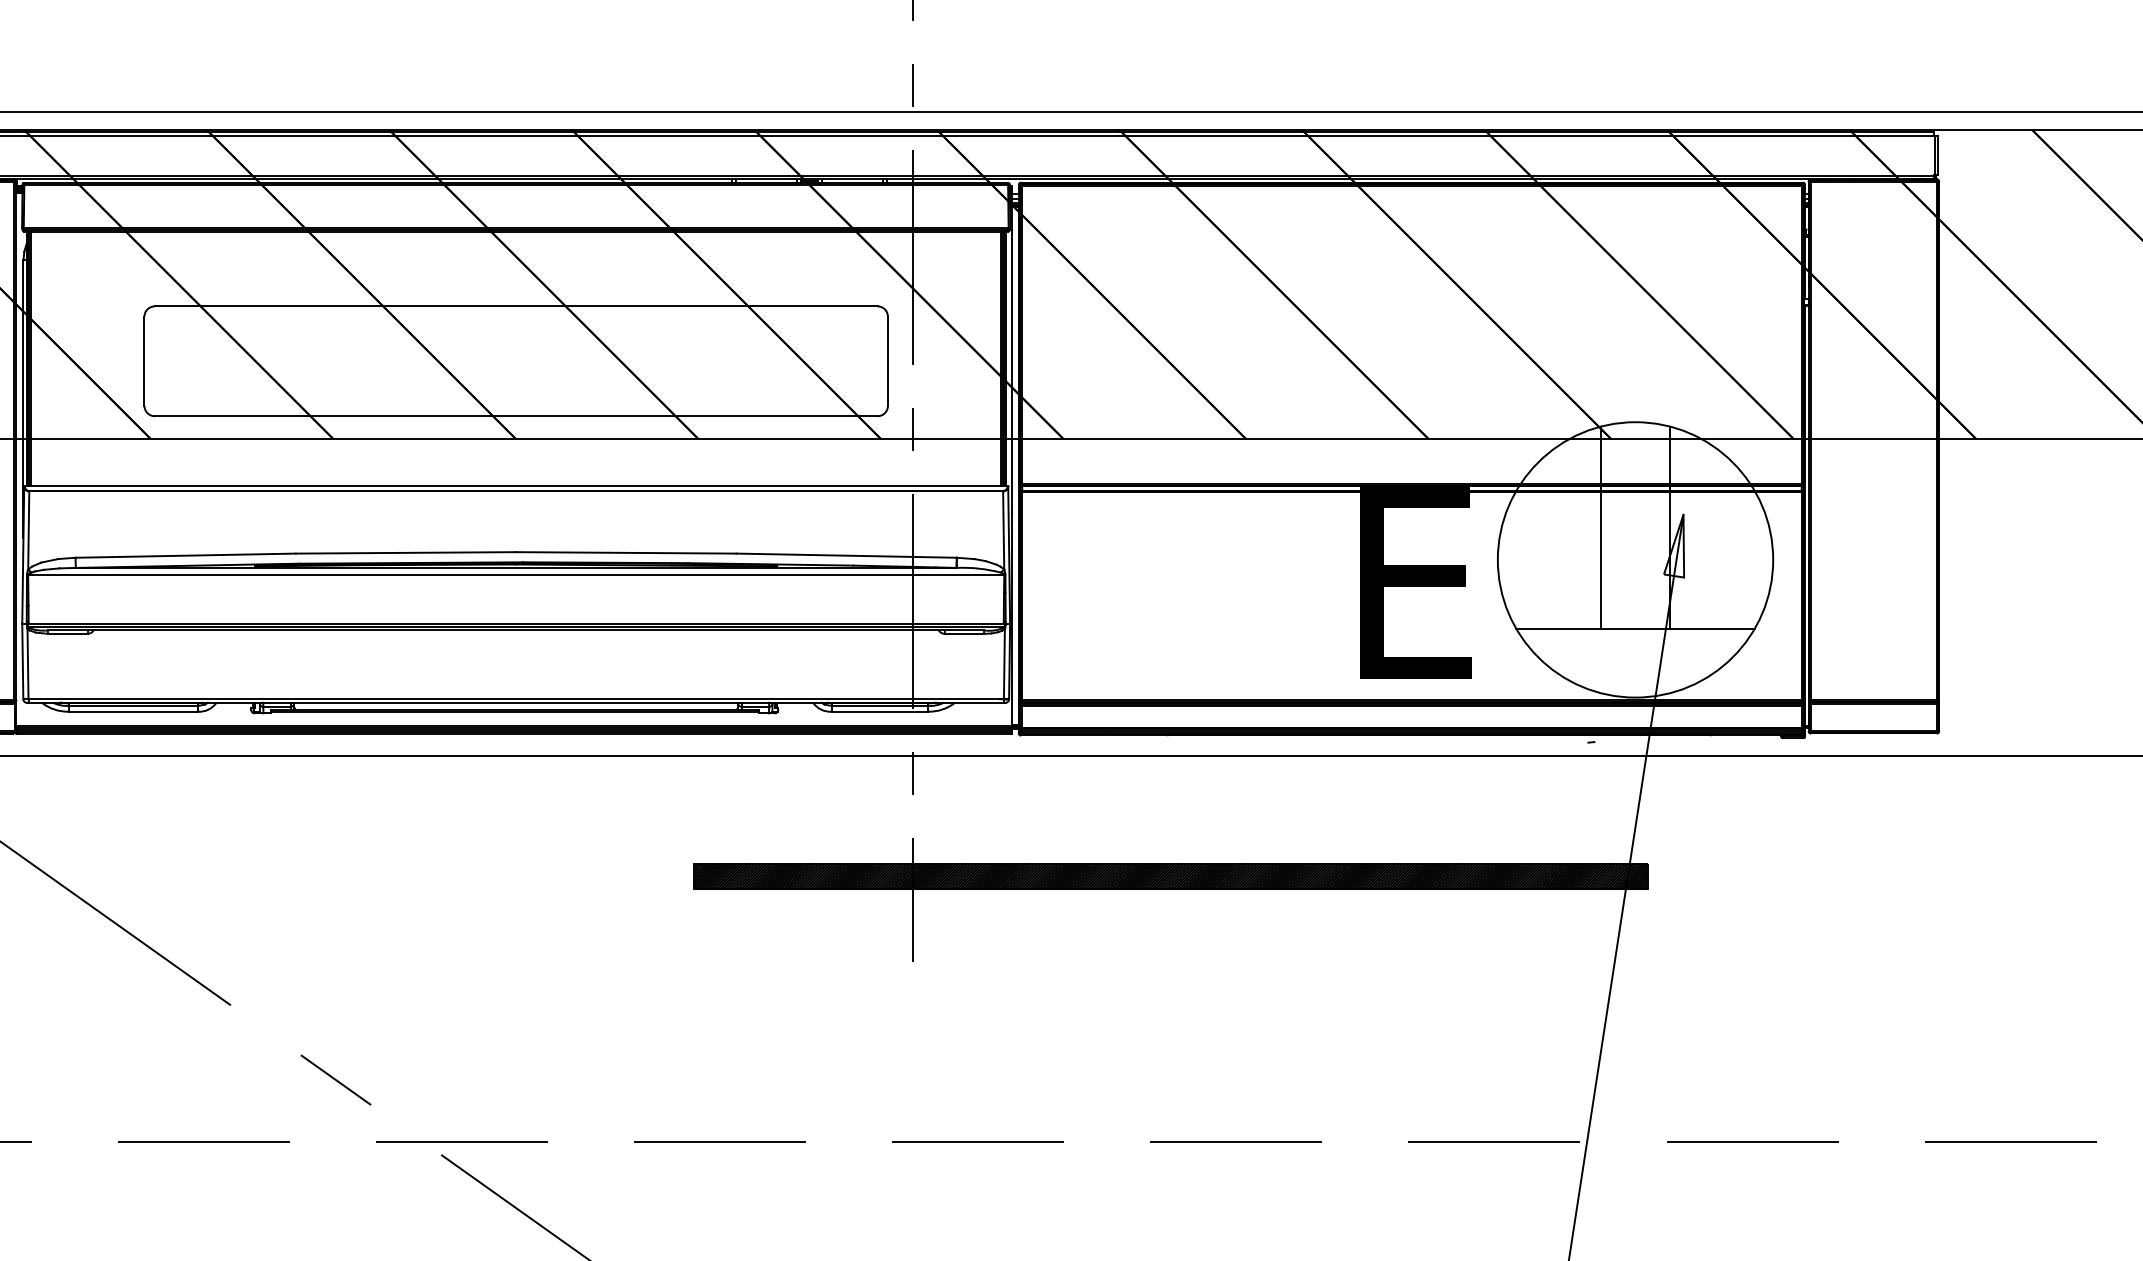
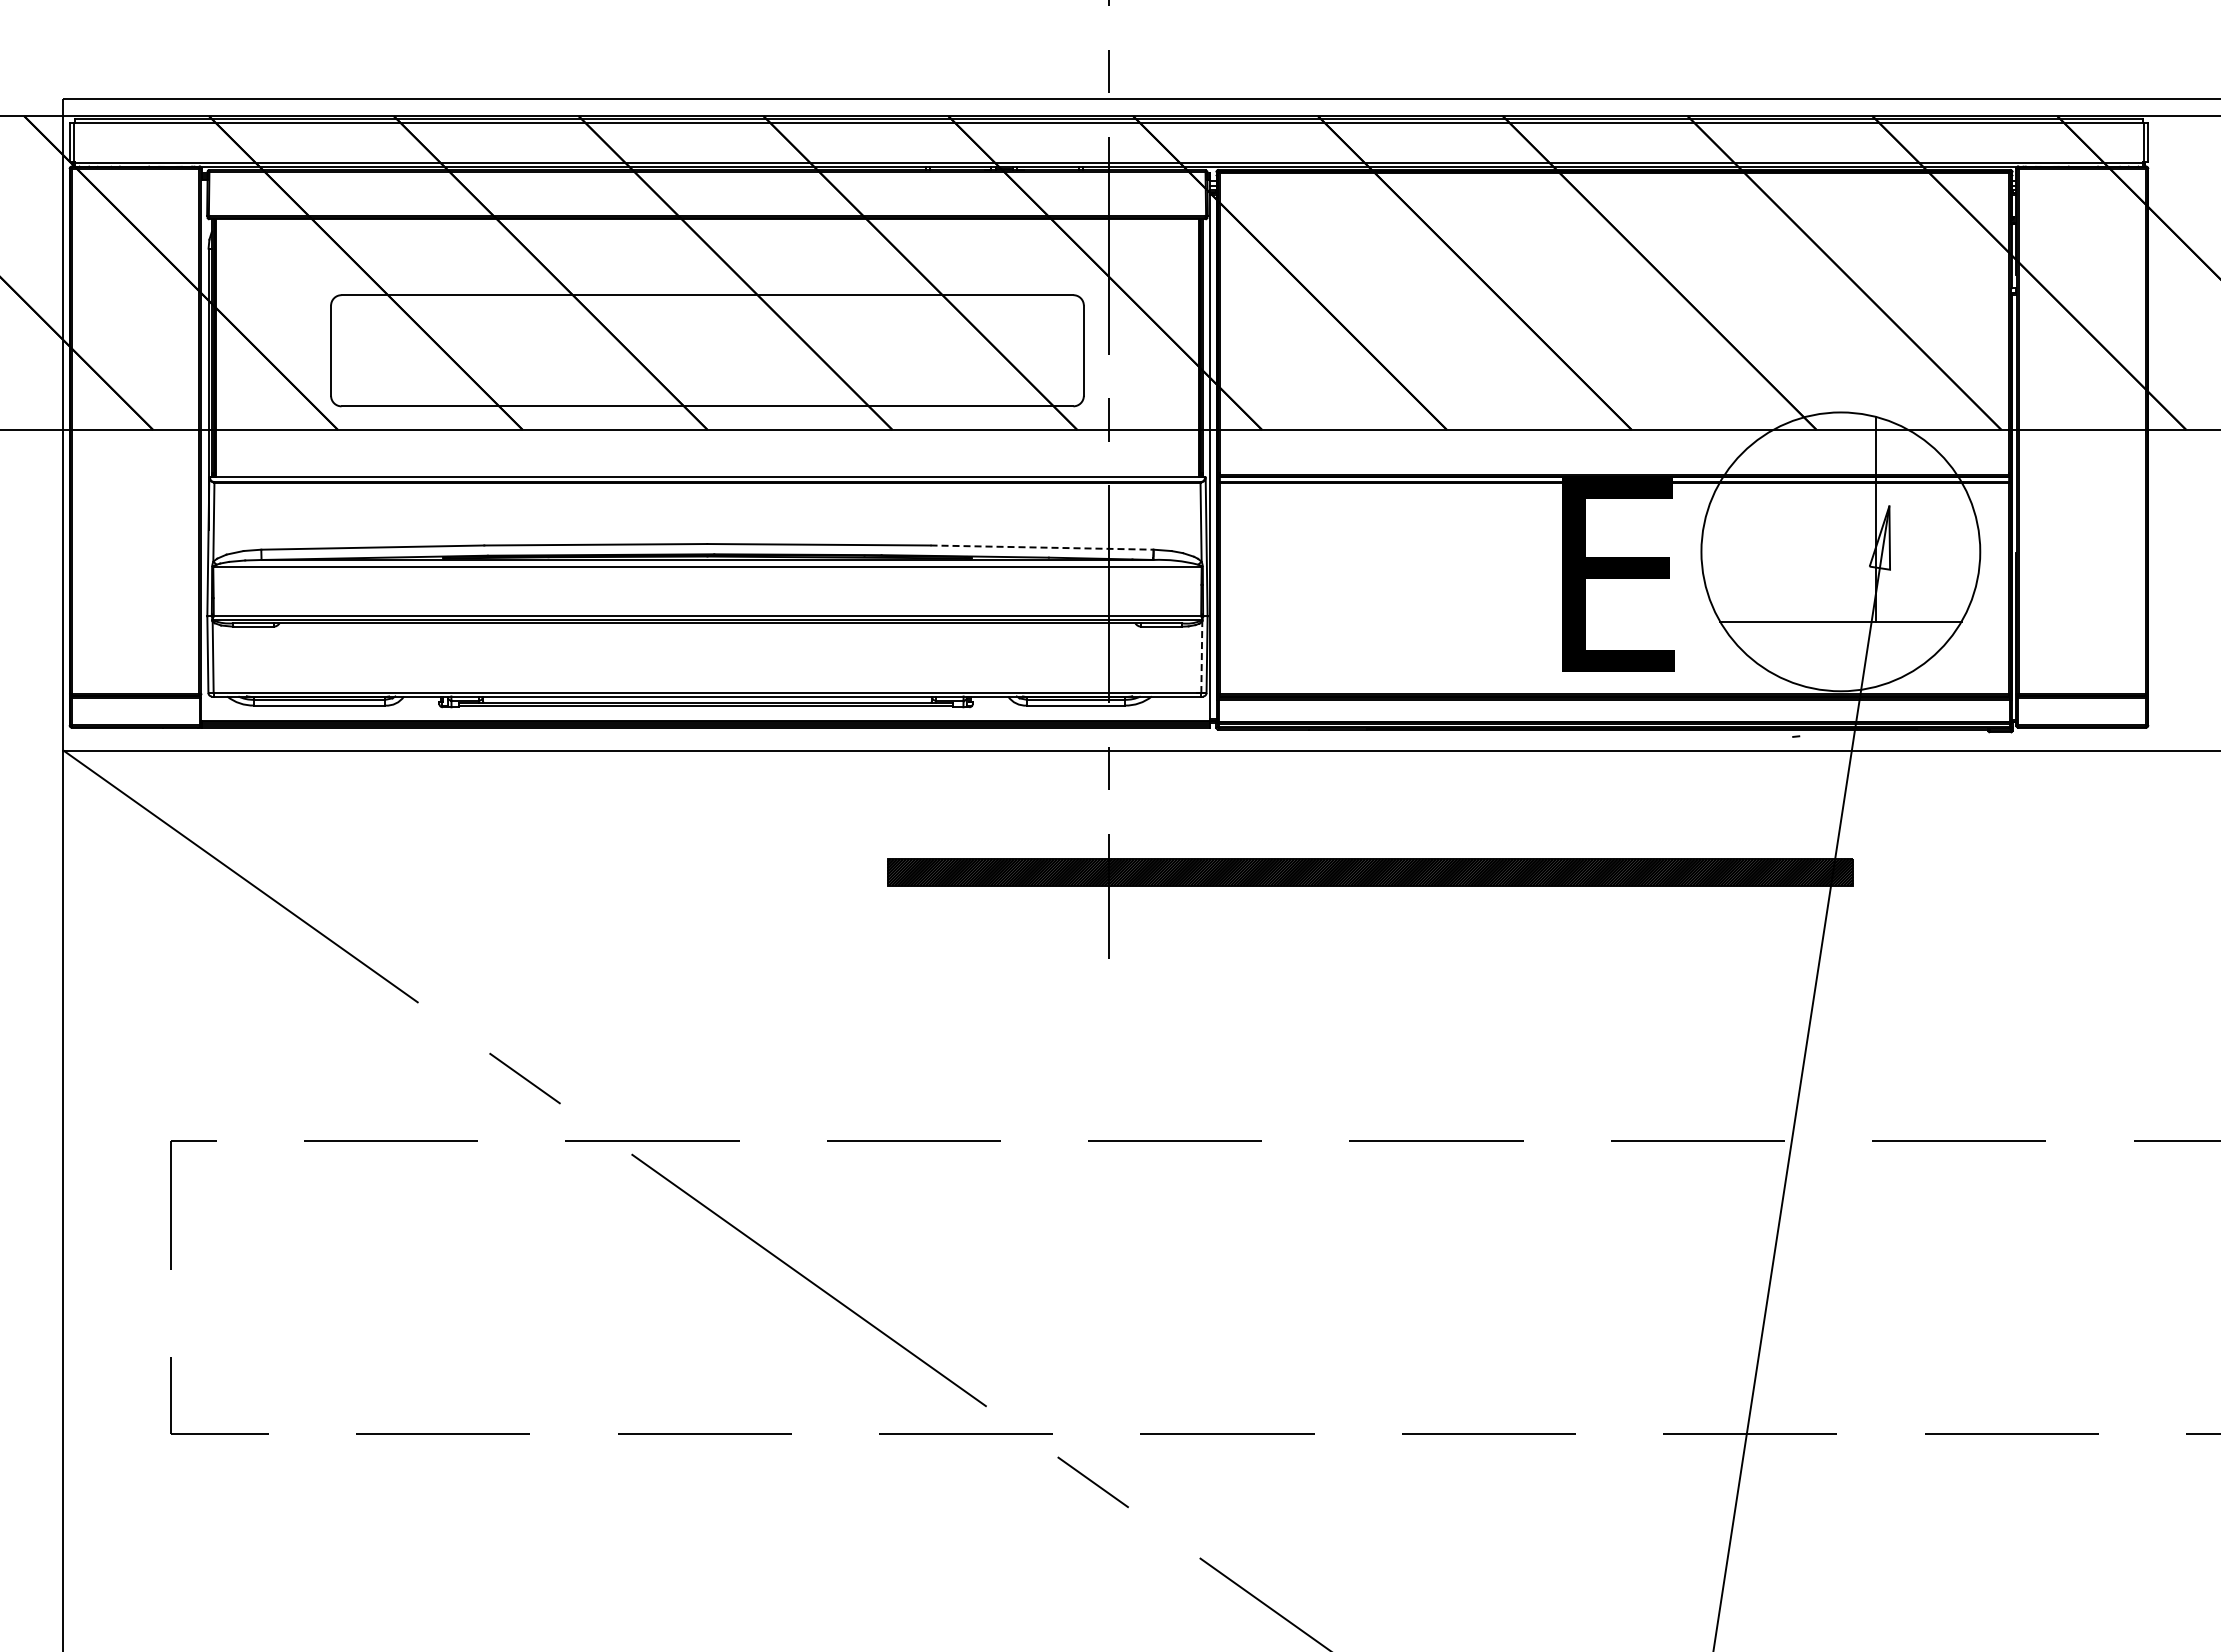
line: (1601, 526) -> (1806, 518), removed
line: (847, 555) -> (1042, 547), solid -> dashed
line: (1004, 664) -> (1201, 657), solid -> dashed

